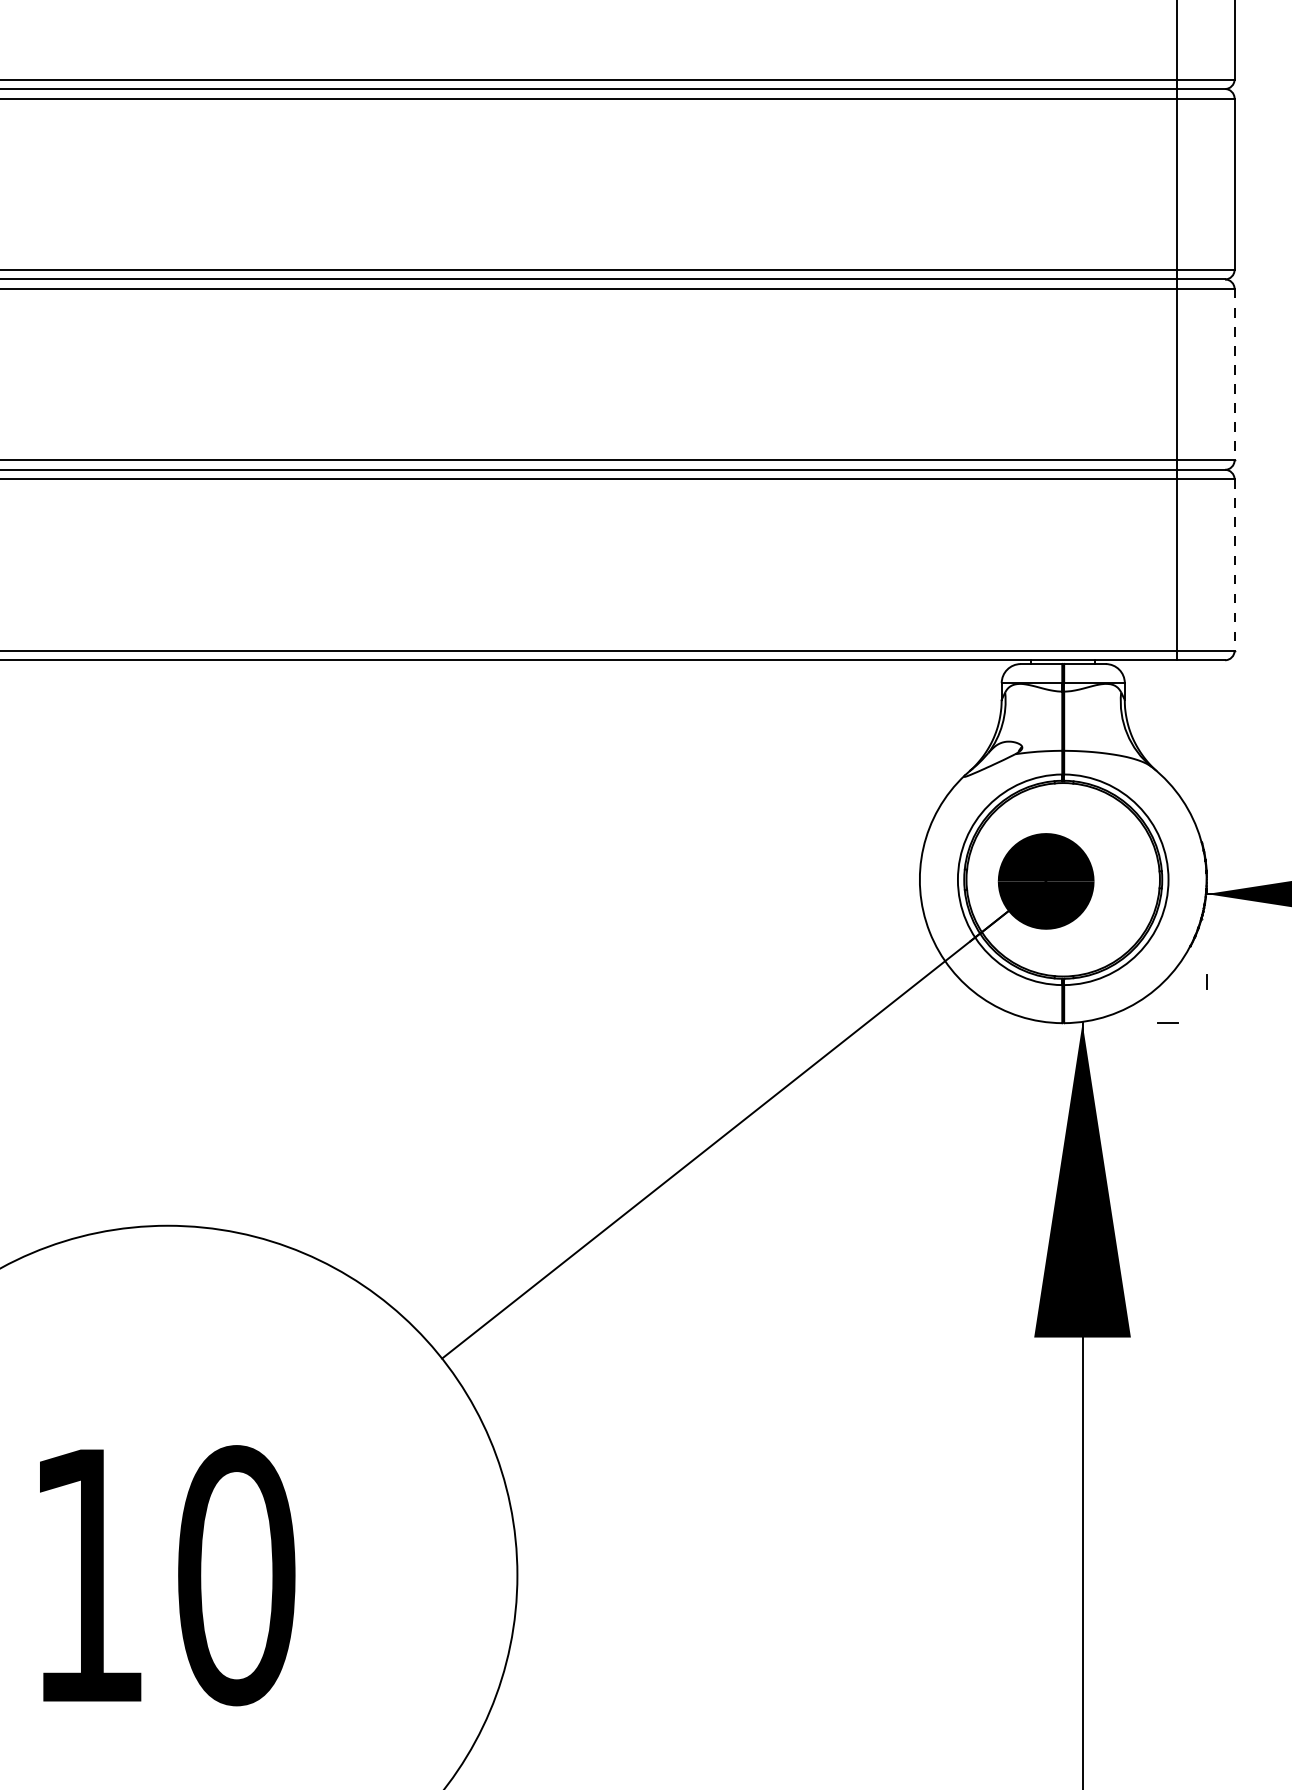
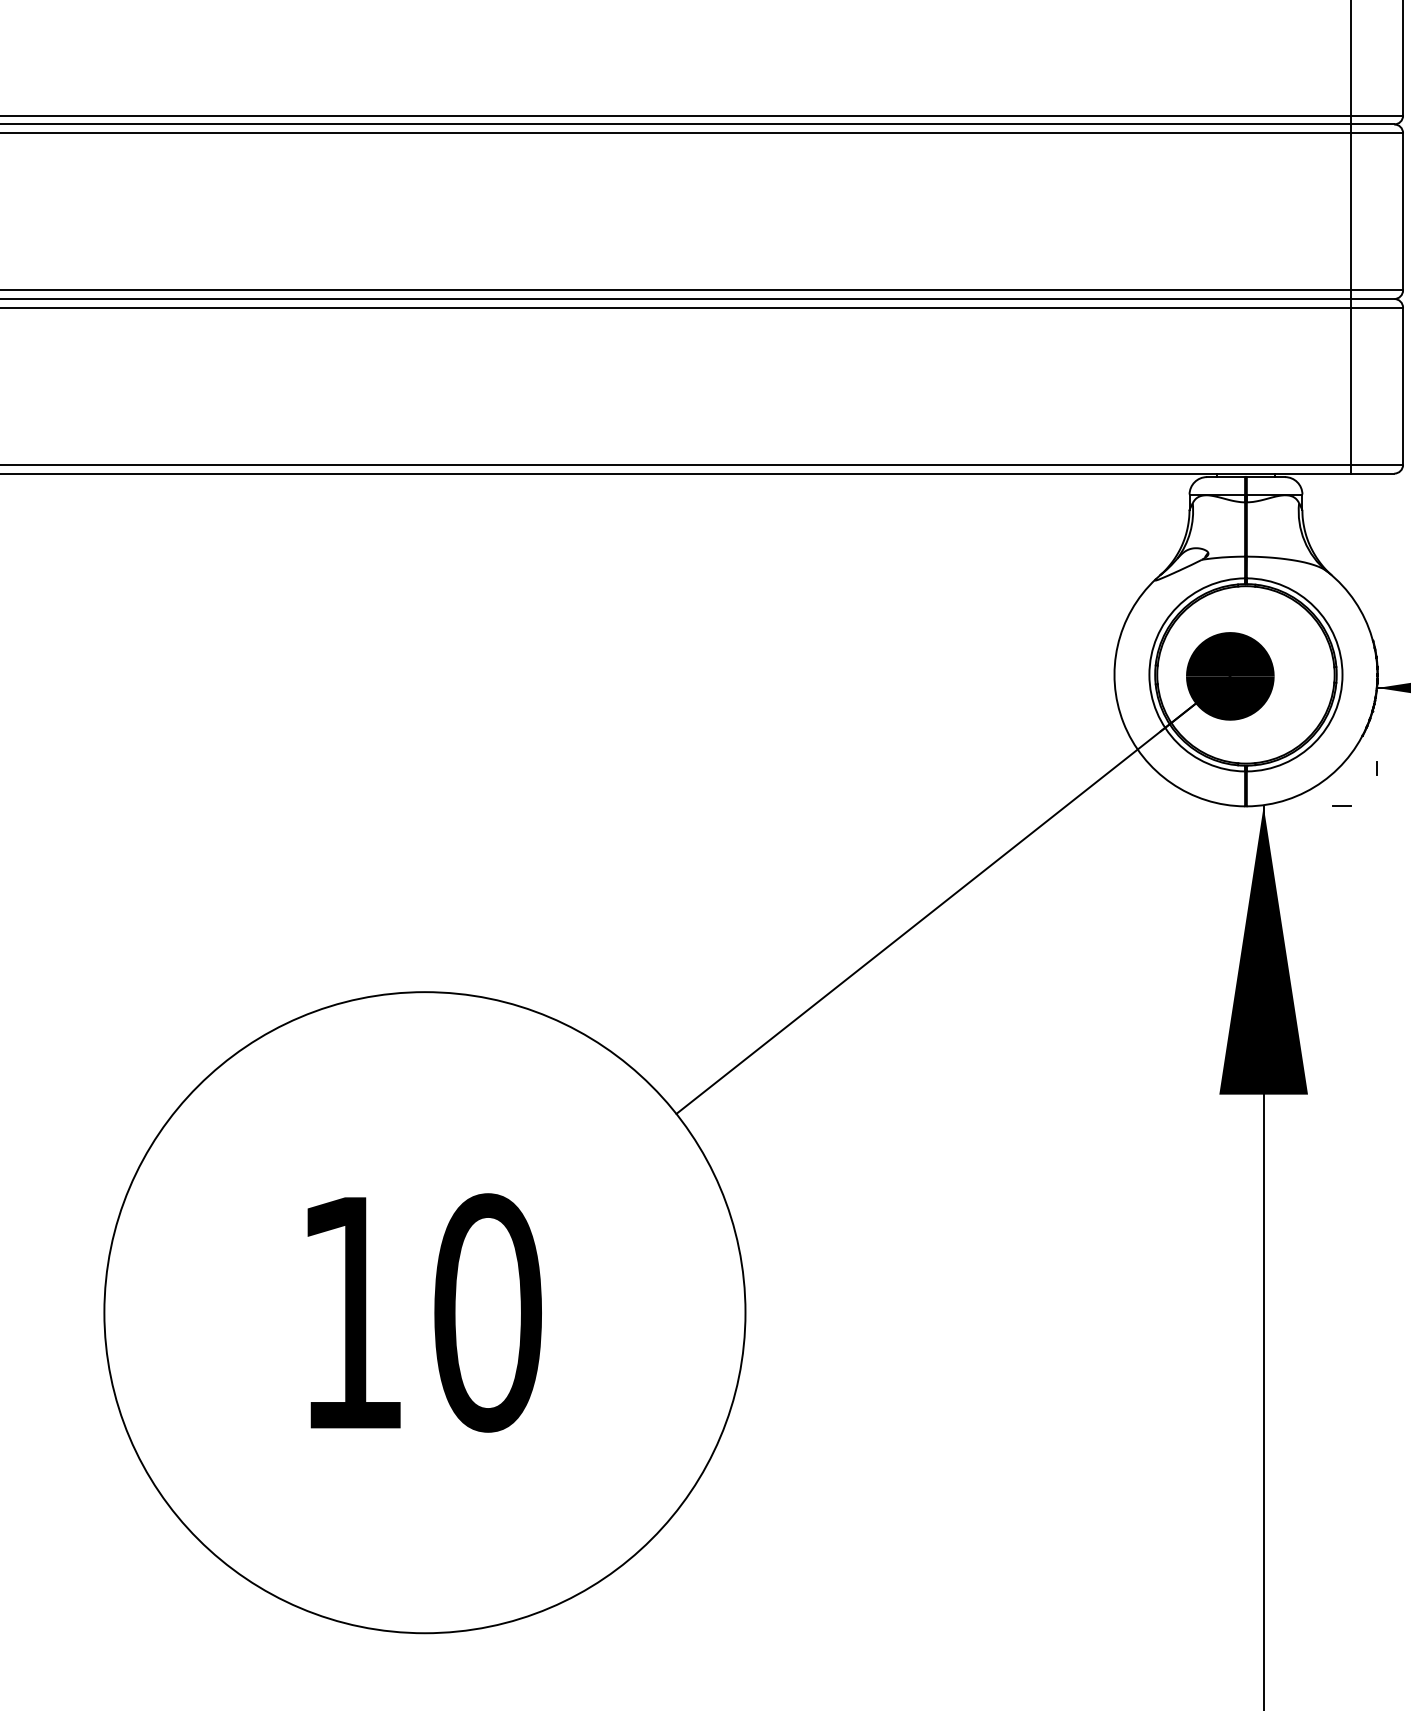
line: (1235, 374) -> (1403, 211), dashed -> solid
line: (1235, 565) -> (1403, 386), dashed -> solid

